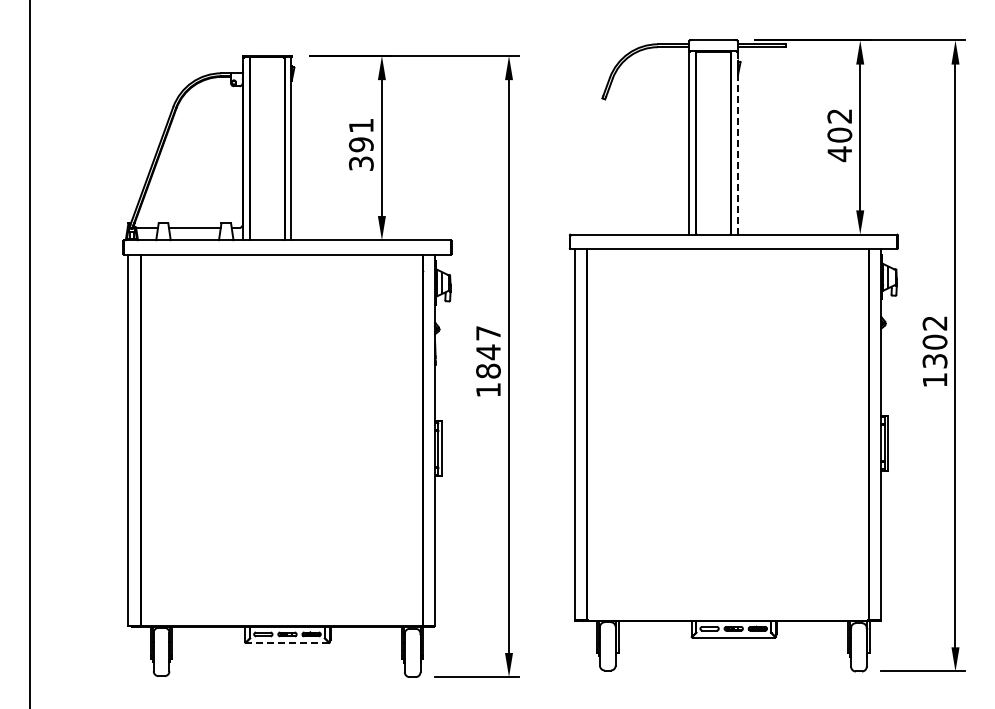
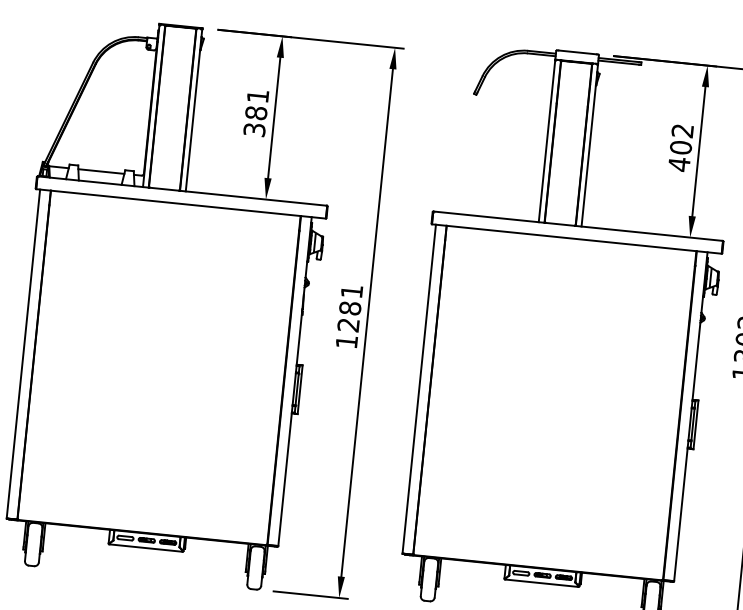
line: (737, 142) -> (589, 144), dashed -> solid
text: (361, 144) -> (256, 112), 391 -> 381
text: (488, 352) -> (350, 308), 1847 -> 1281
line: (287, 643) -> (145, 548), dashed -> solid

